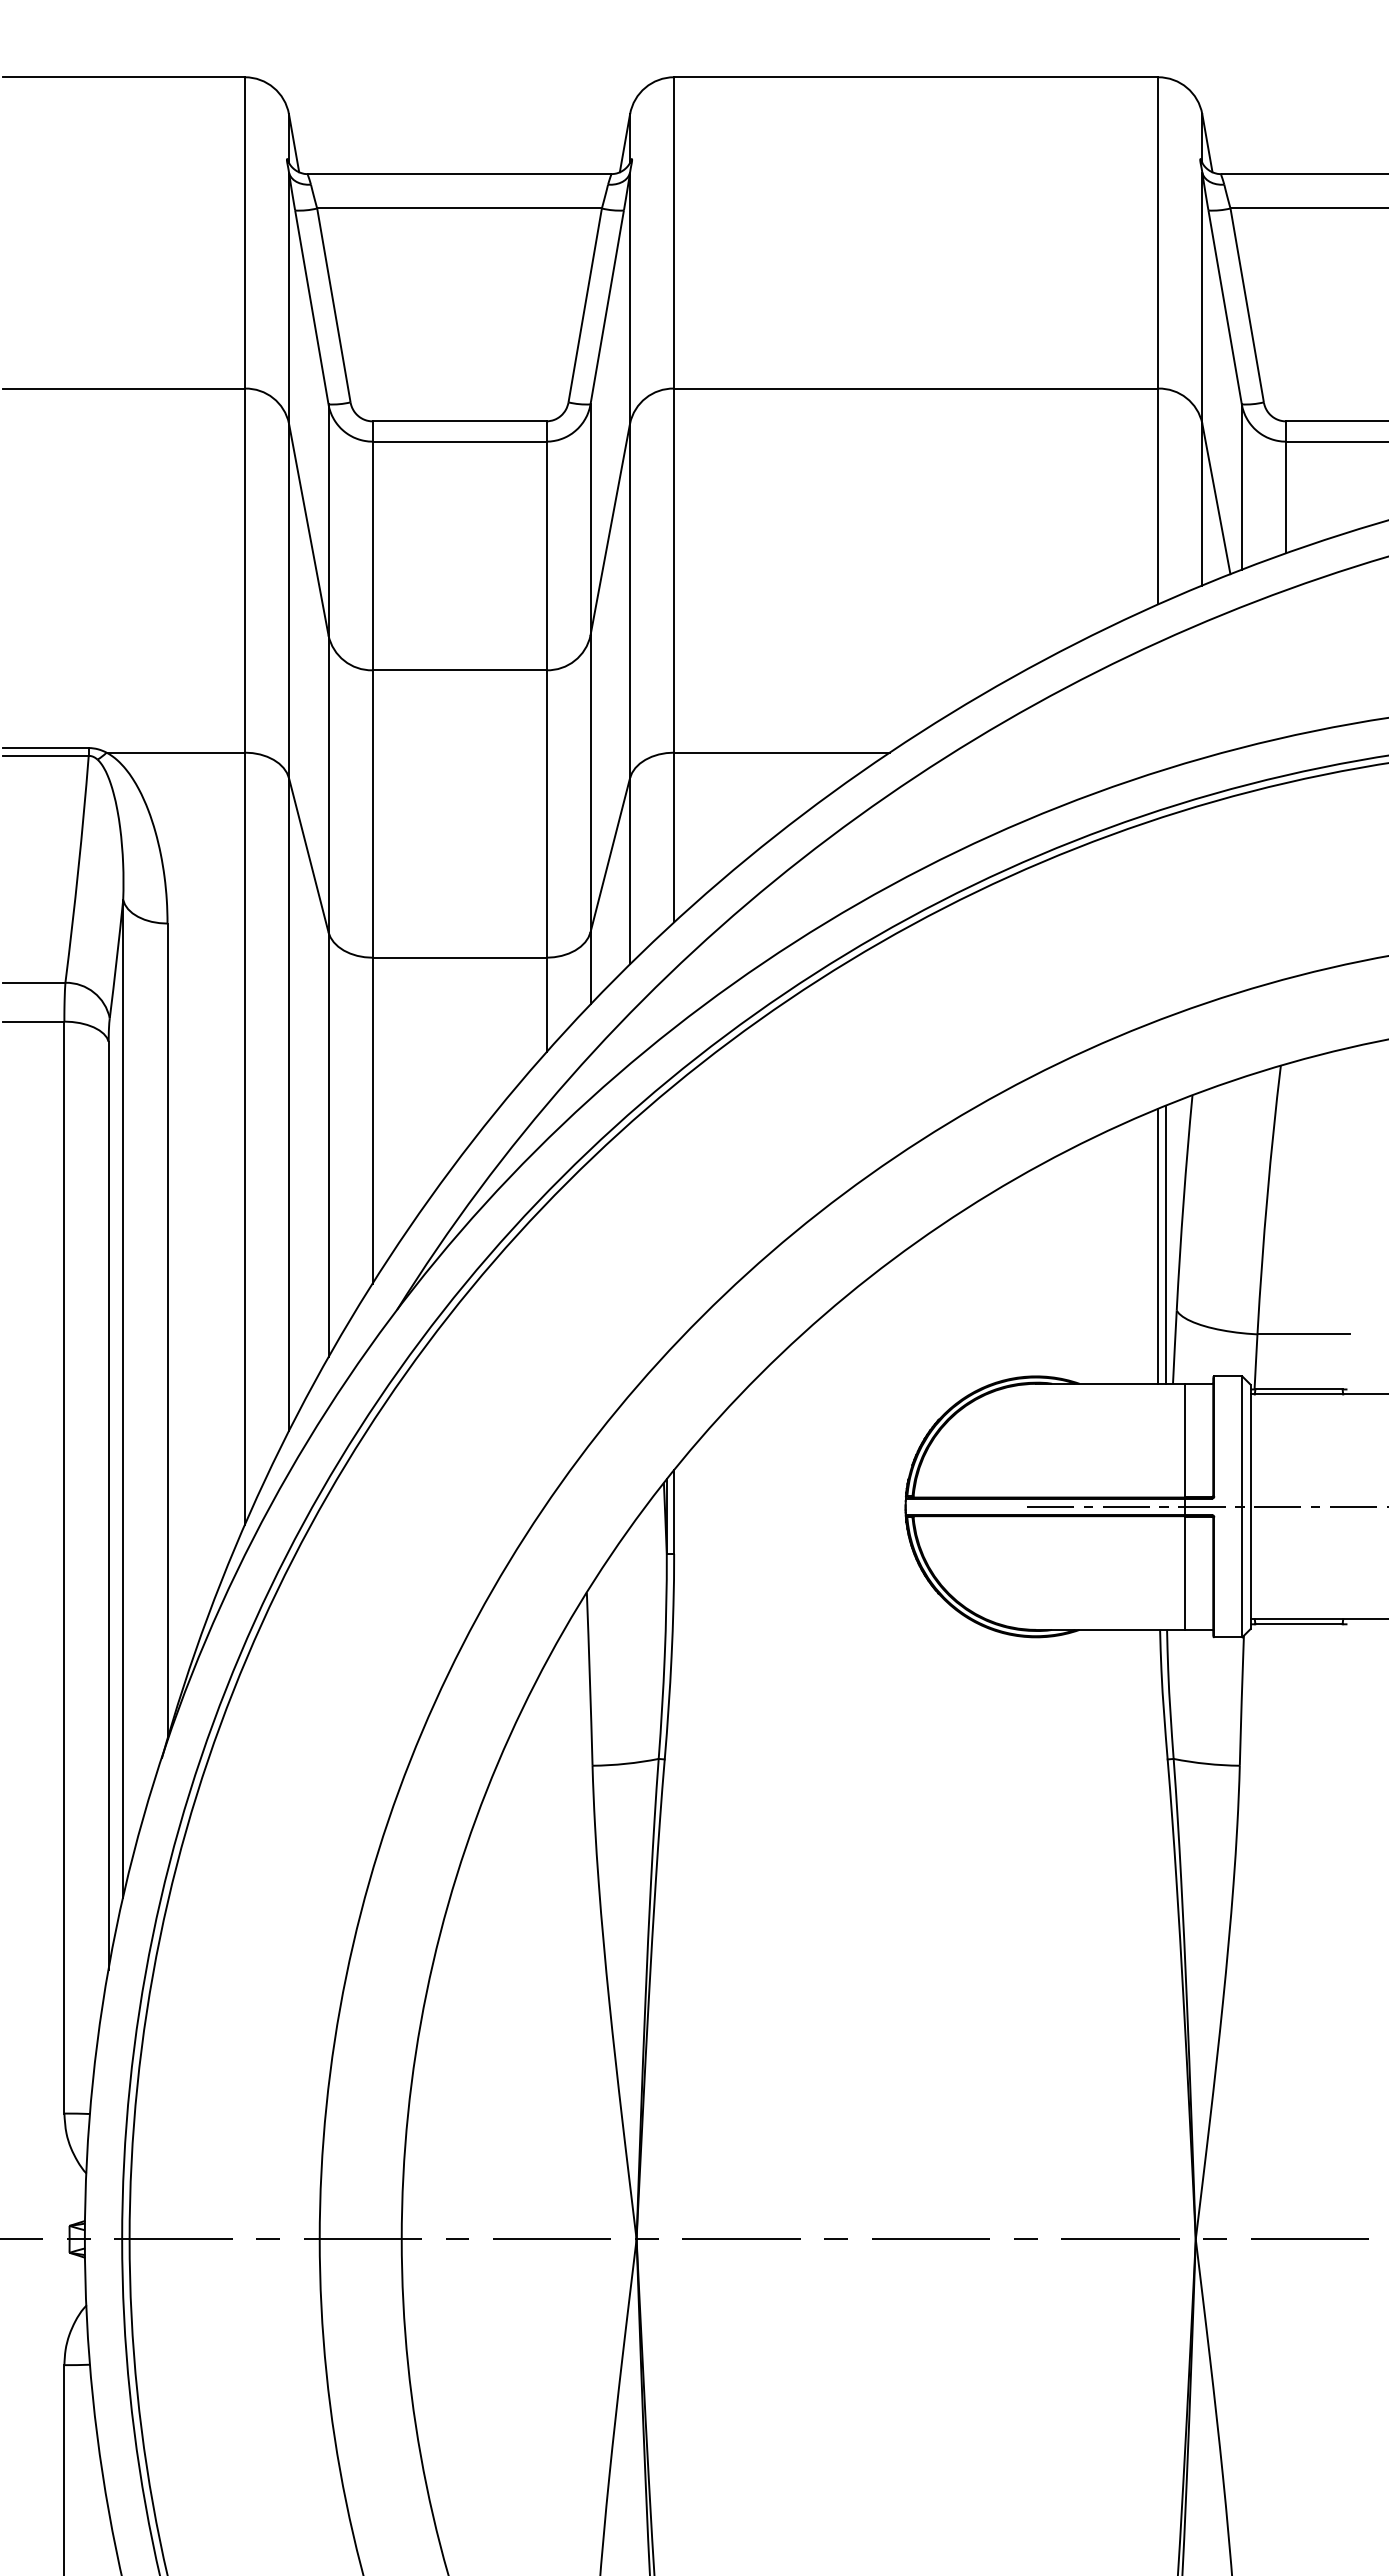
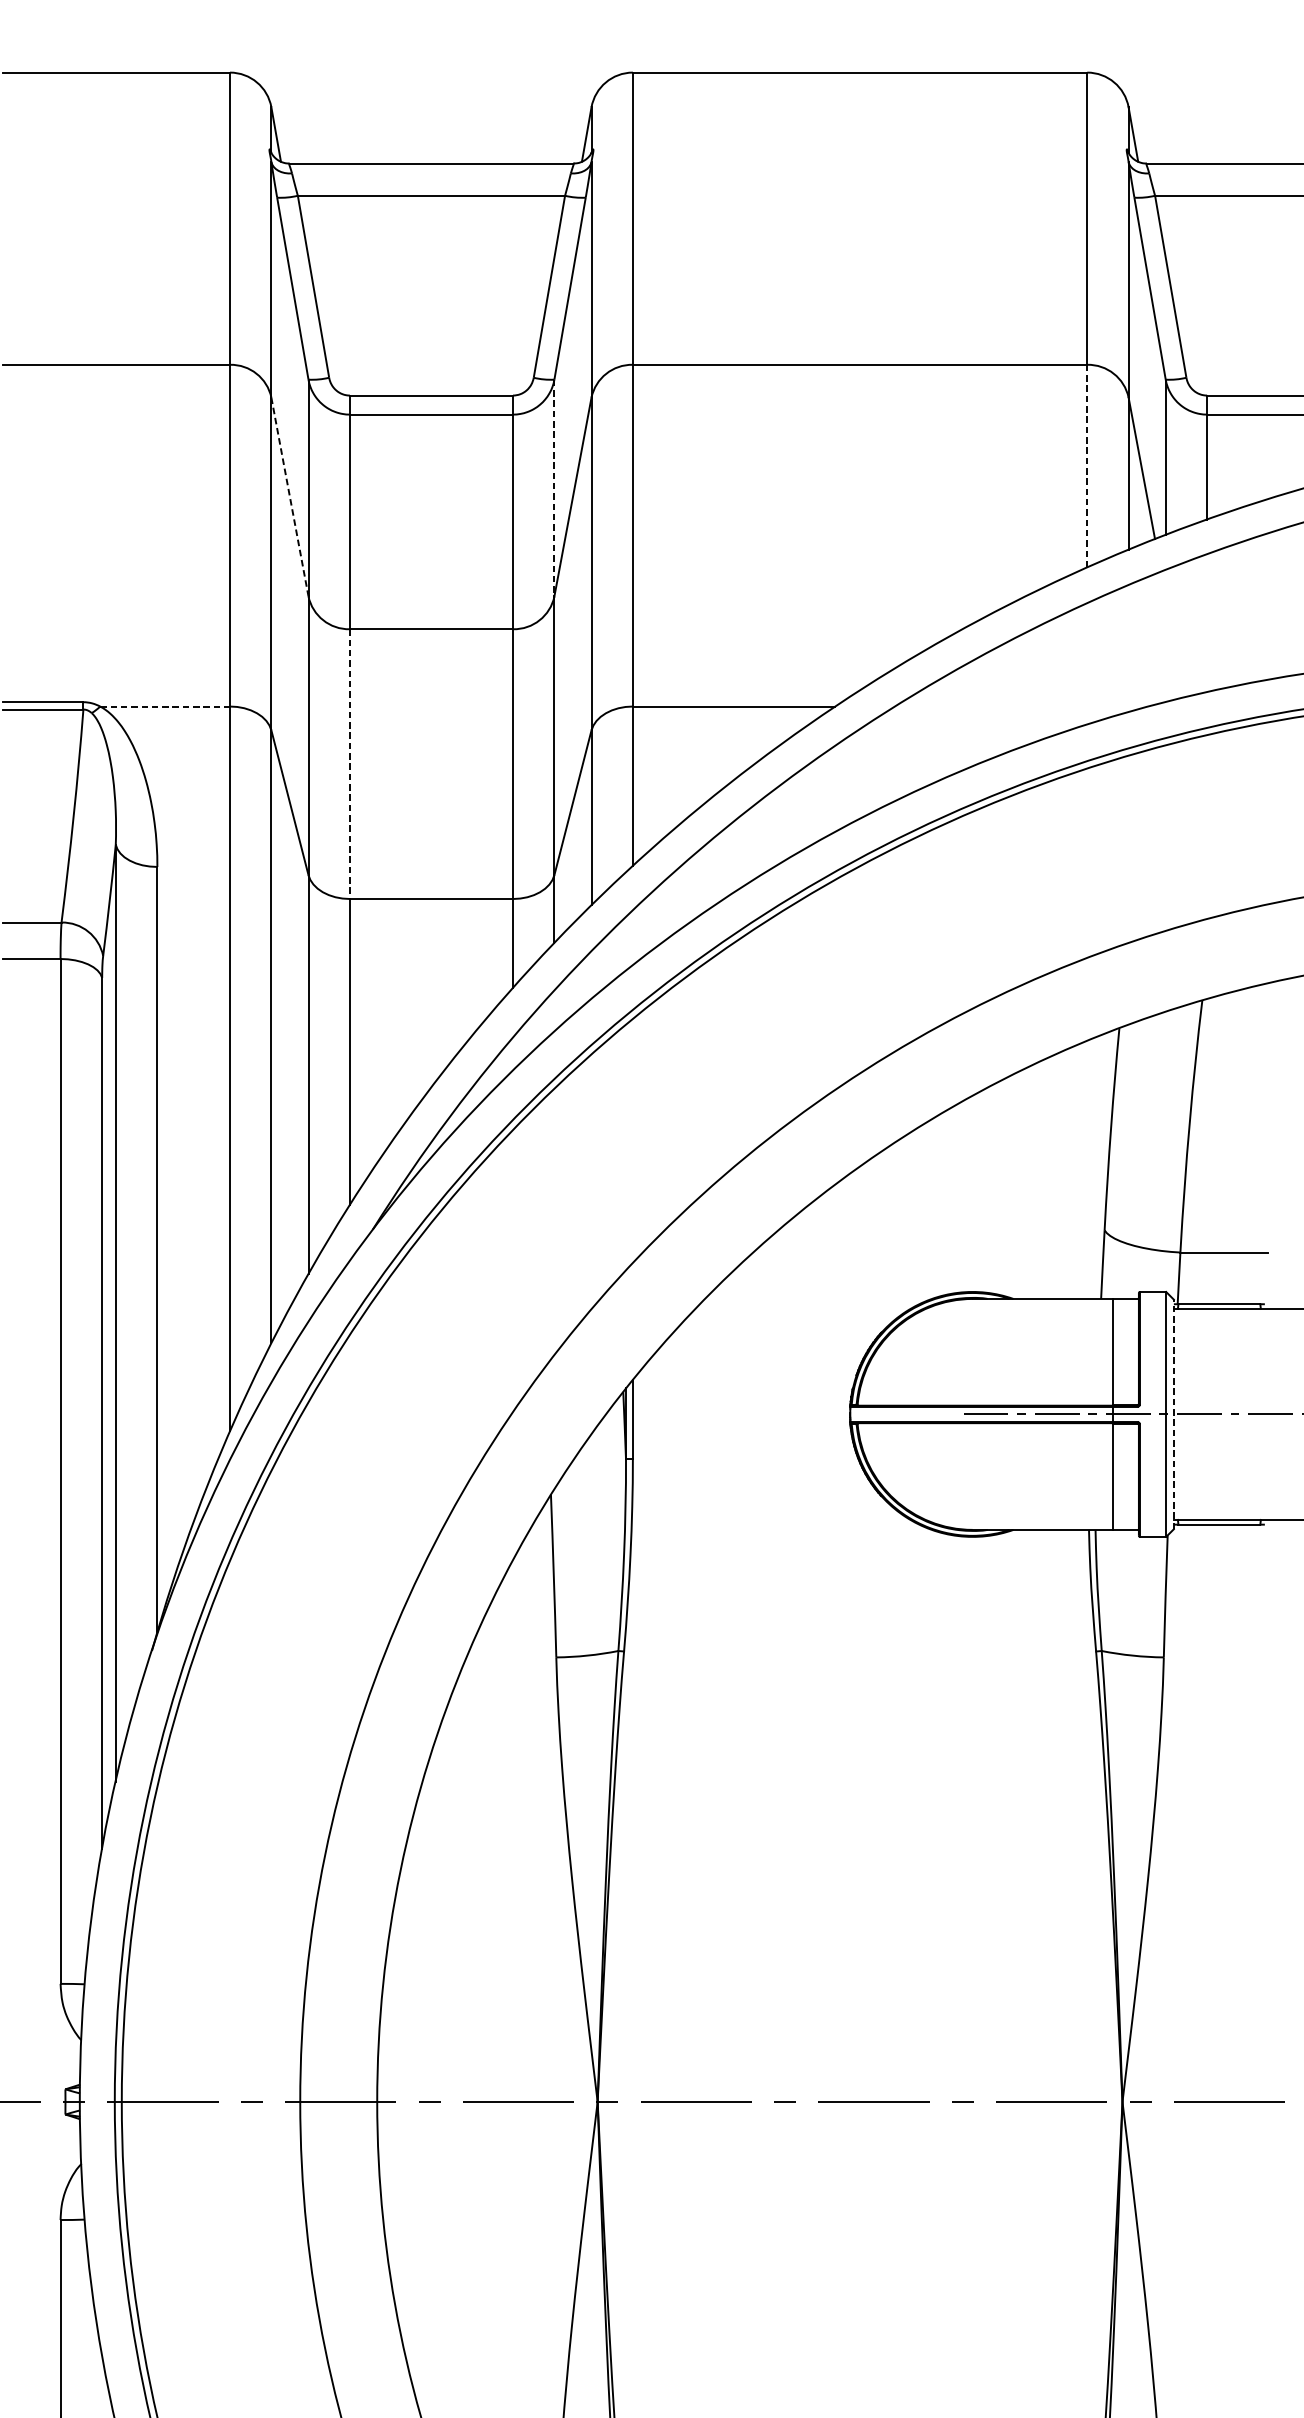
line: (1158, 496) -> (1087, 466), solid -> dashed
line: (590, 520) -> (554, 488), solid -> dashed
line: (308, 529) -> (289, 497), solid -> dashed
line: (176, 752) -> (165, 706), solid -> dashed
line: (372, 814) -> (349, 764), solid -> dashed
line: (1165, 1244) -> (1094, 1168), removed
line: (1158, 1246) -> (1087, 1170), removed
line: (1250, 1506) -> (1173, 1414), solid -> dashed

